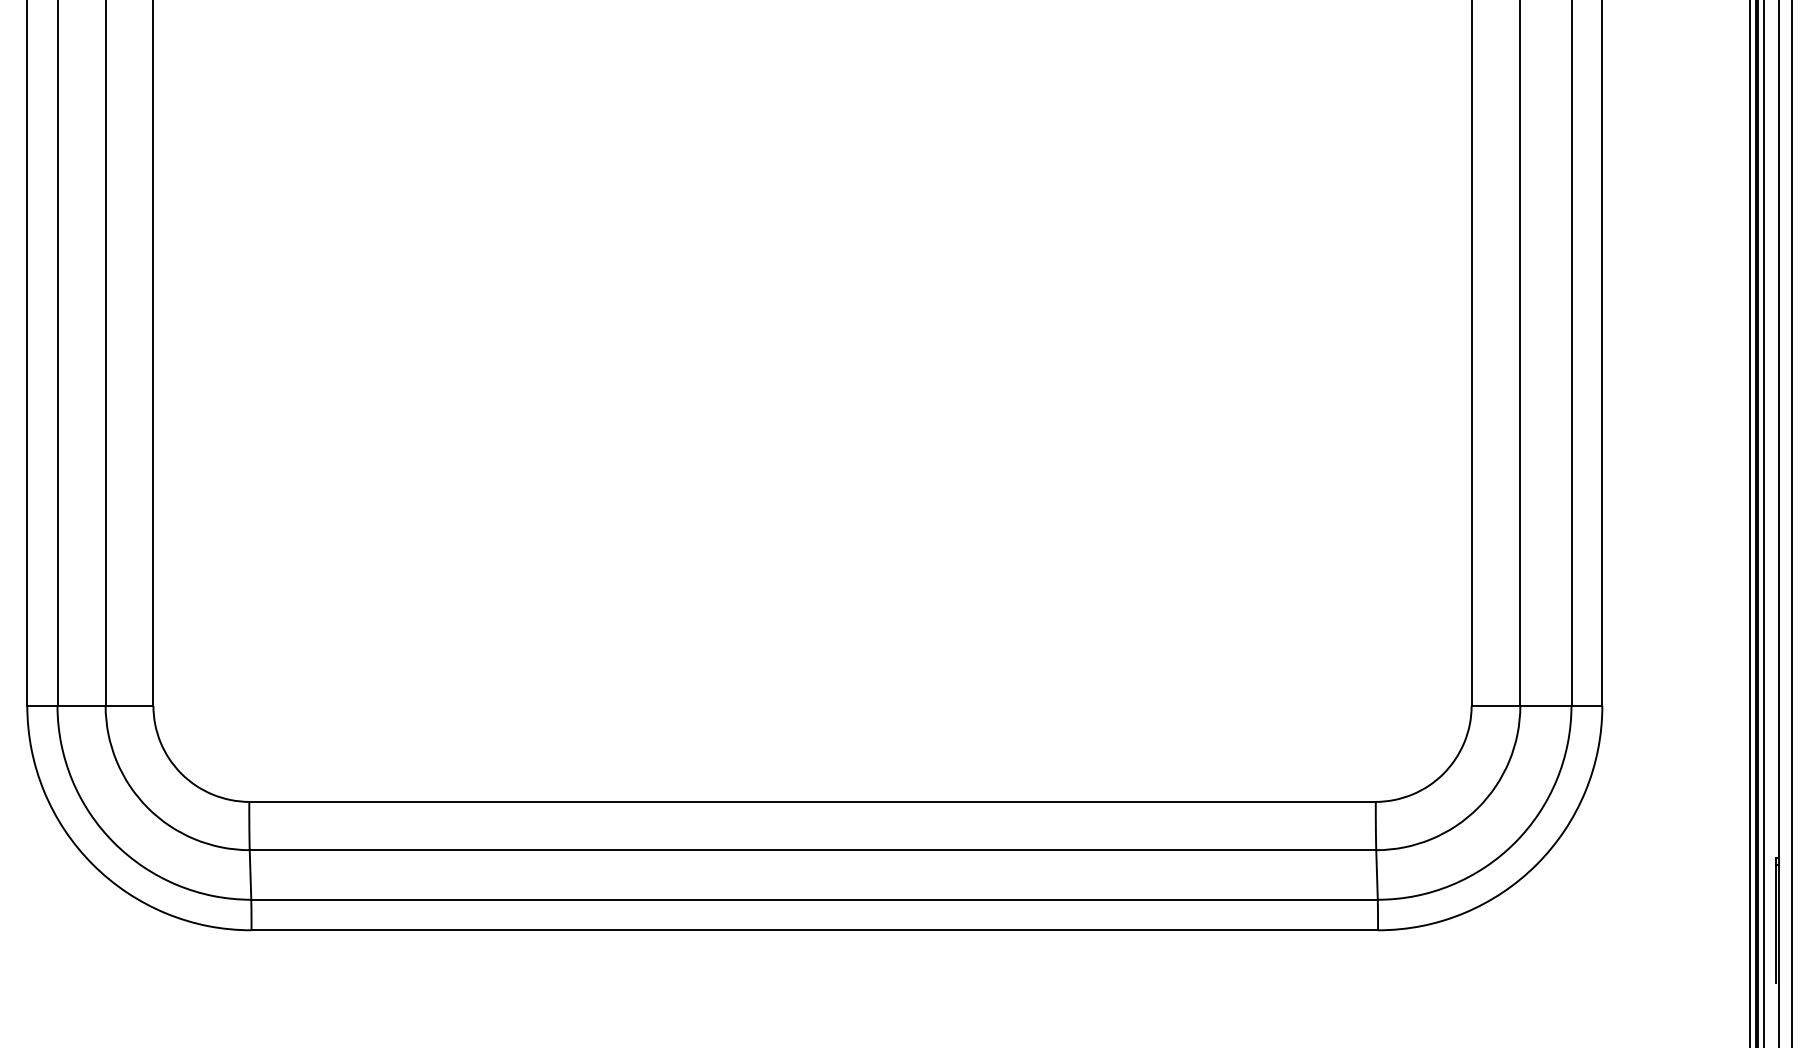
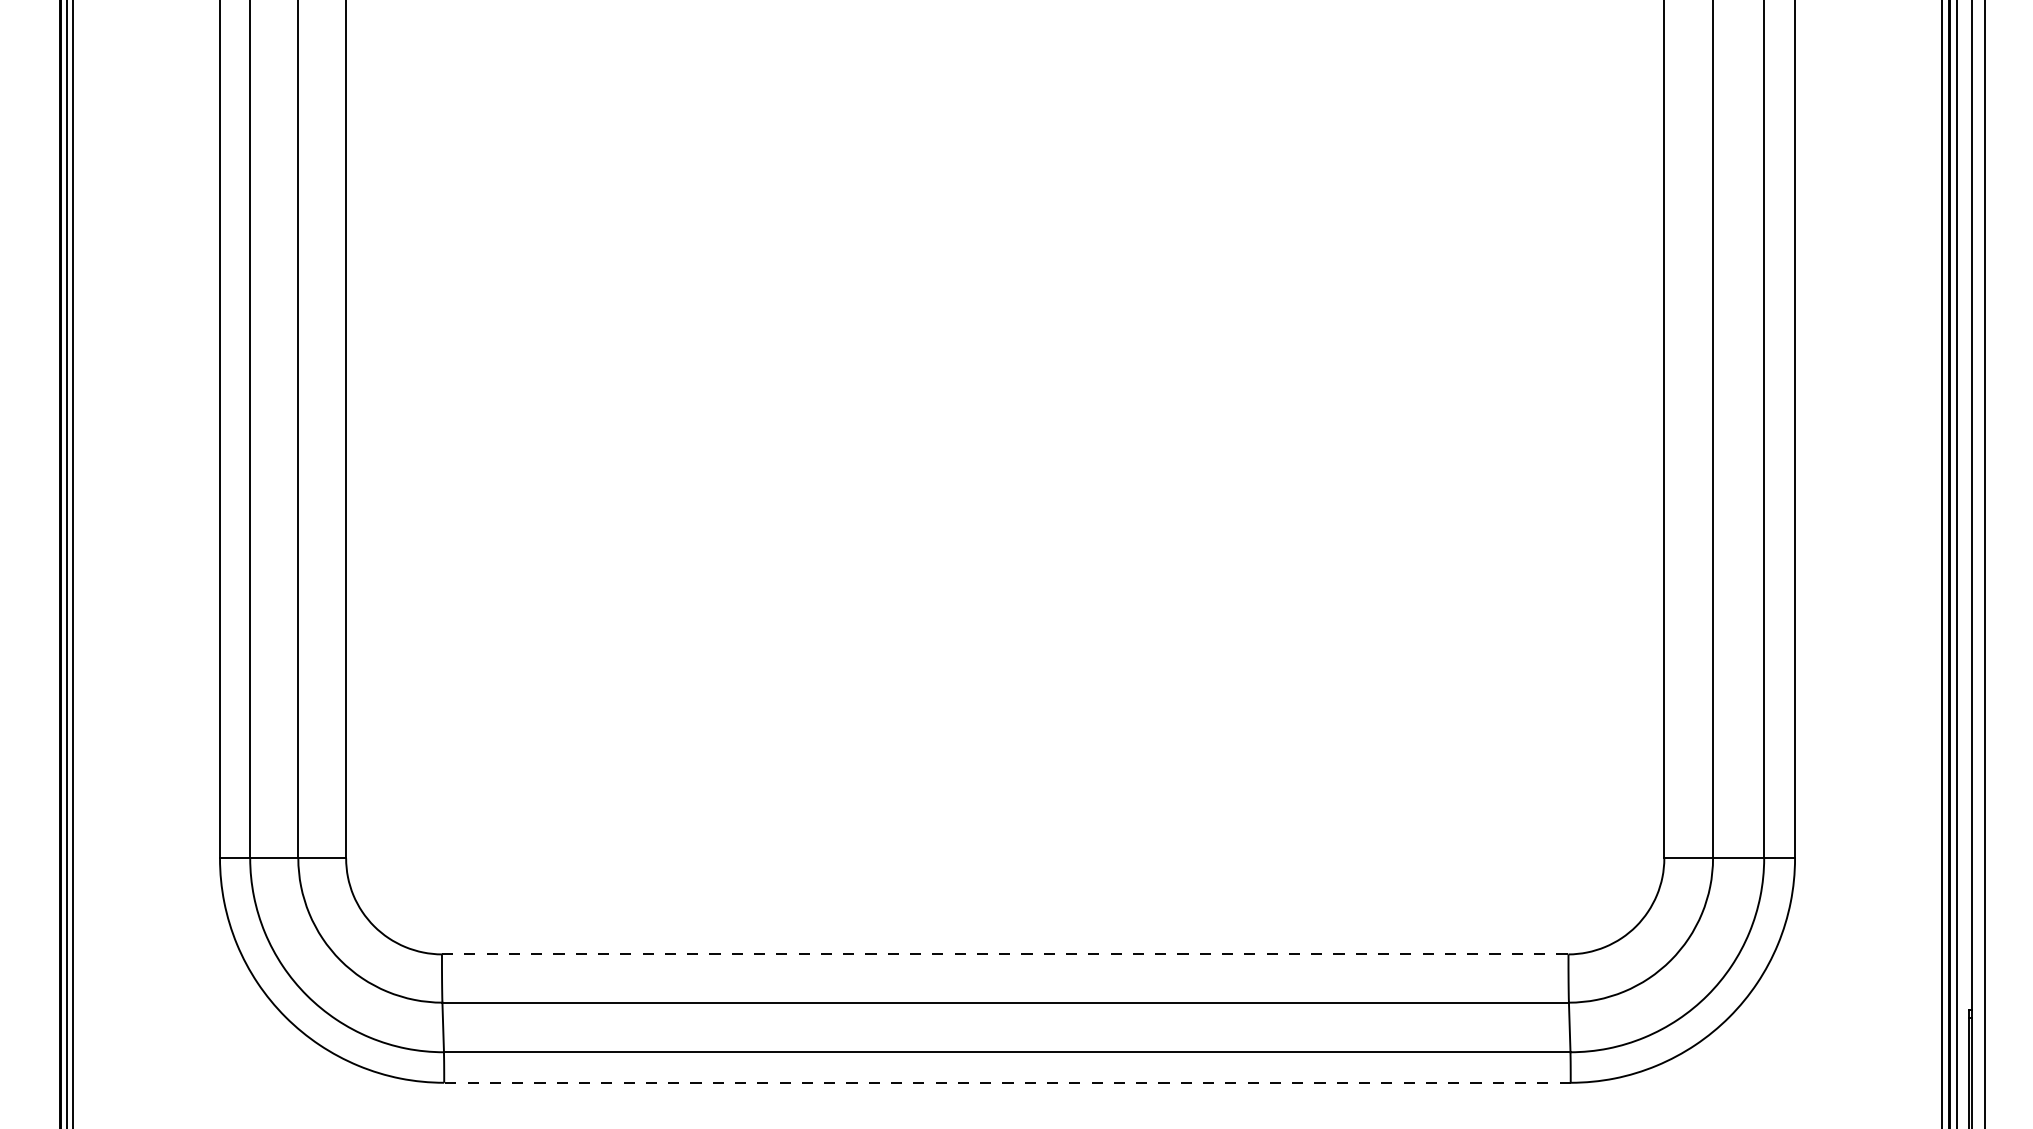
line: (812, 802) -> (1005, 954), solid -> dashed
line: (813, 930) -> (1006, 1082), solid -> dashed

